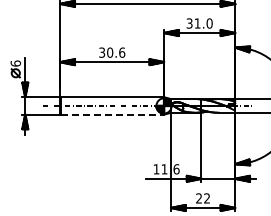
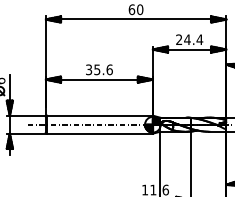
text: (199, 23) -> (189, 39), 31.0 -> 24.4
text: (110, 52) -> (97, 69), 30.6 -> 35.6
line: (113, 114) -> (100, 133), dashed -> solid

